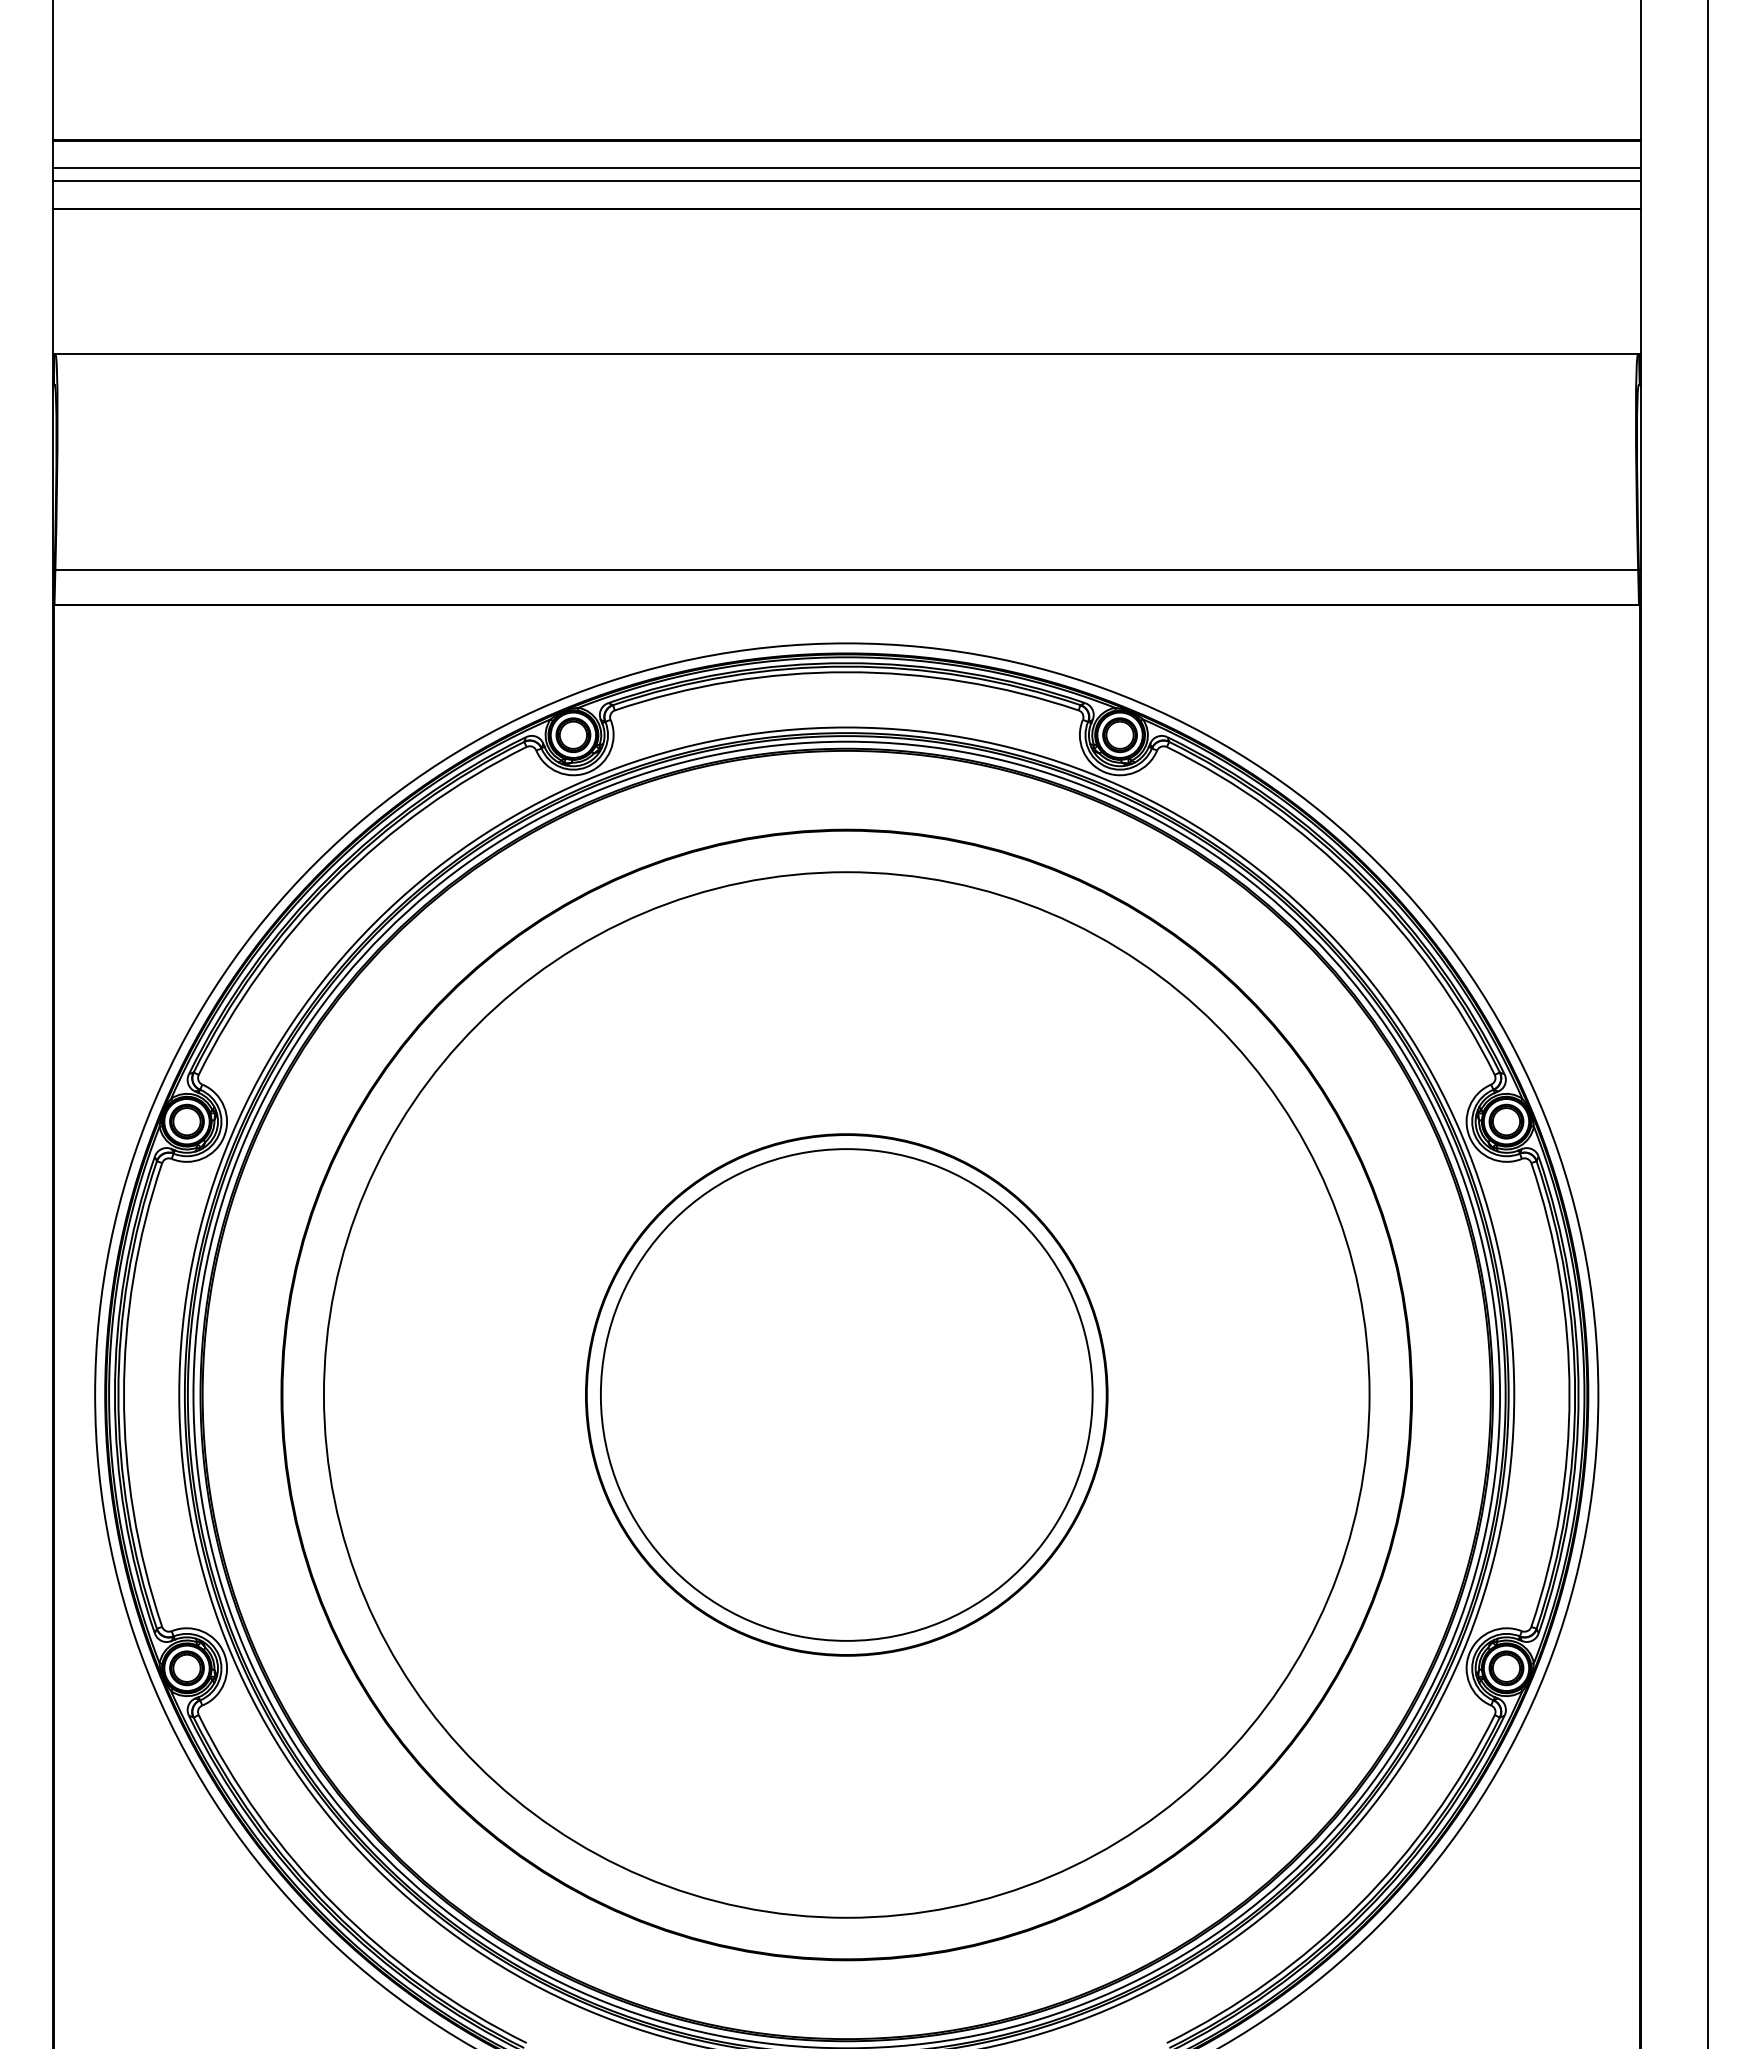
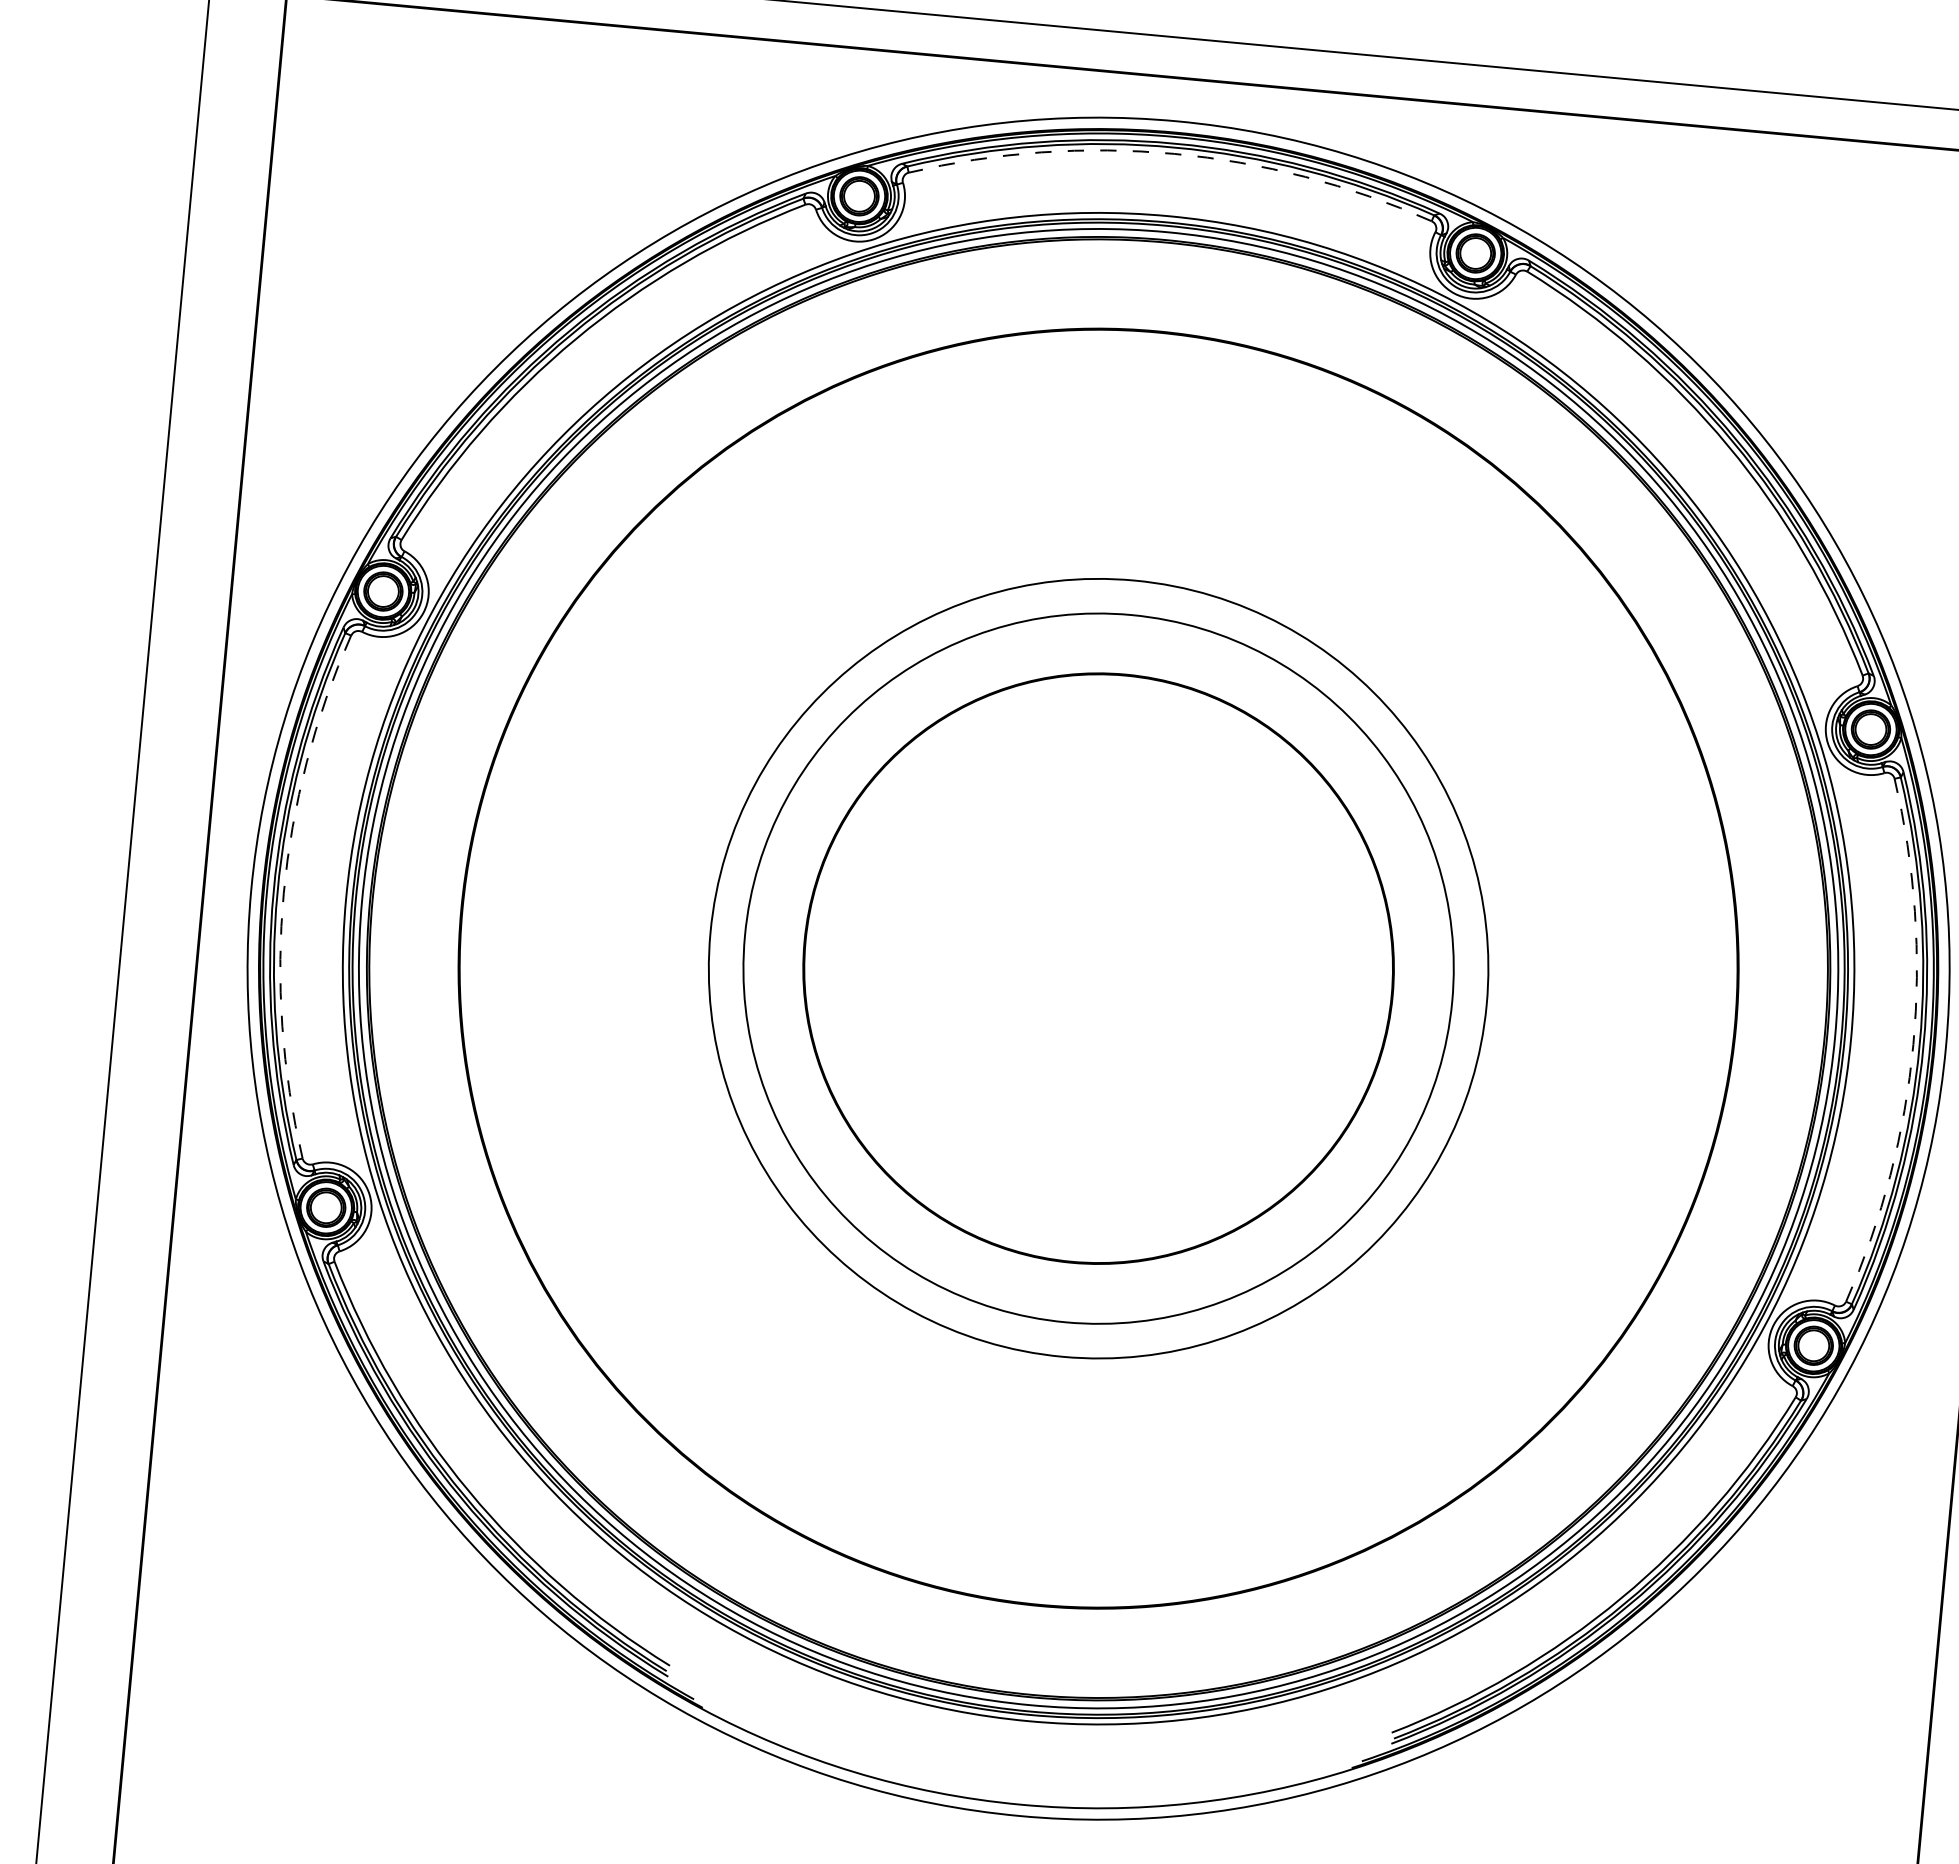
arc: (846, 672) -> (1173, 154), solid -> dashed
circle: (846, 1394) -> (1098, 968), size x0.6
circle: (846, 1394) -> (1098, 968), size x1.4
arc: (124, 1395) -> (284, 893), solid -> dashed
arc: (1569, 1395) -> (1913, 1044), solid -> dashed

